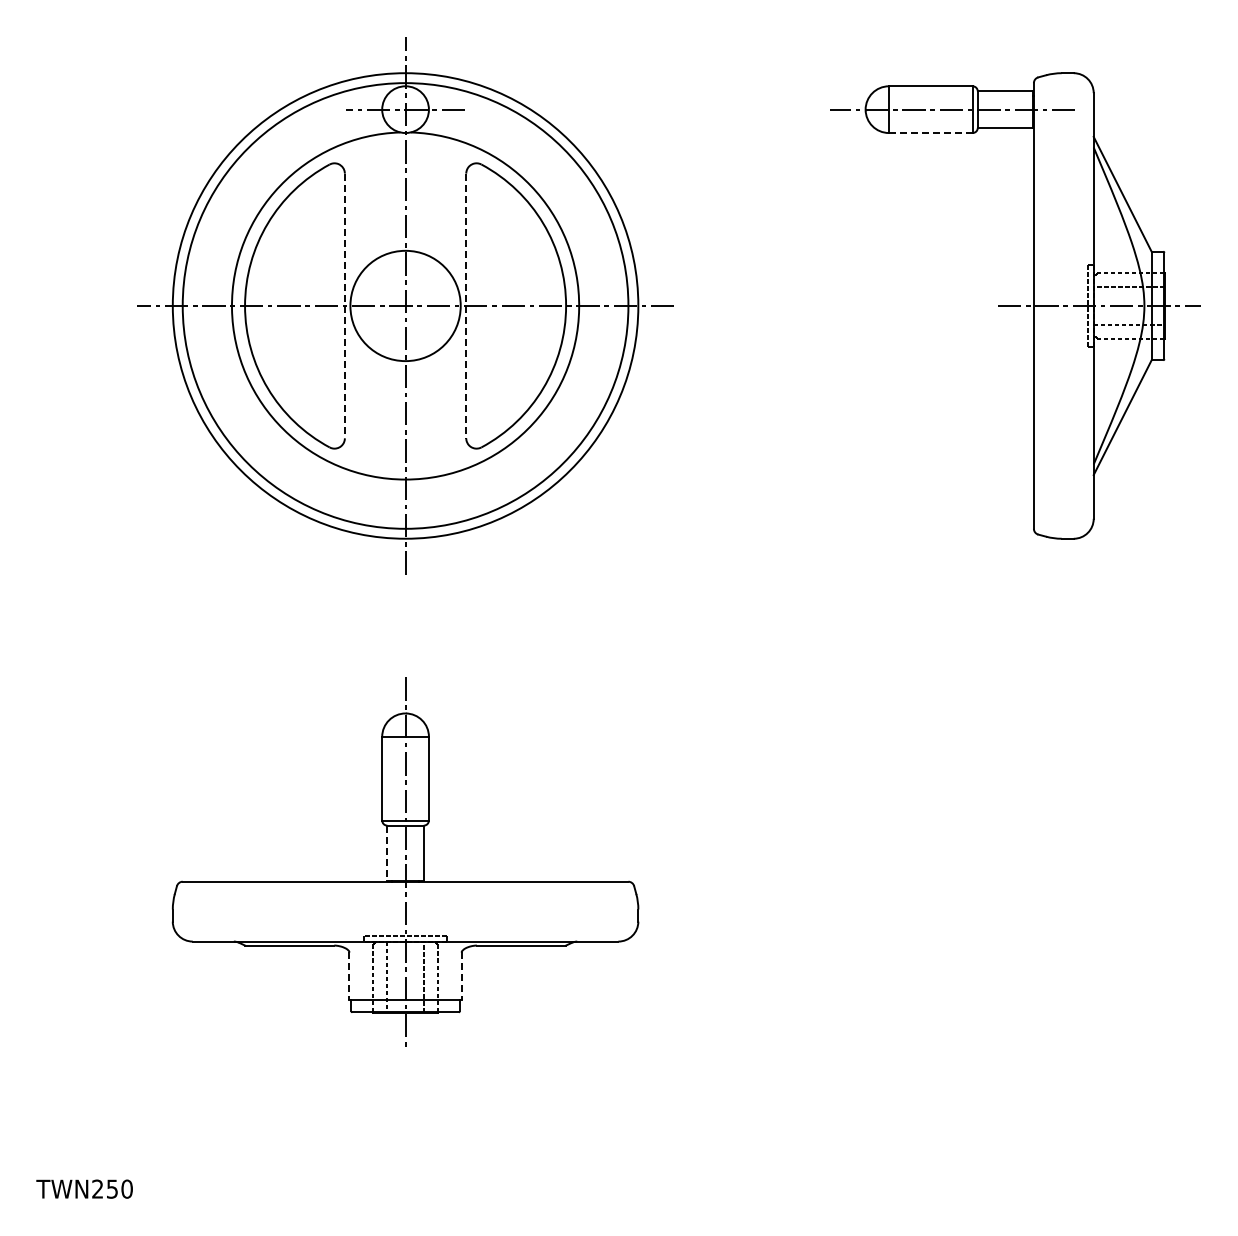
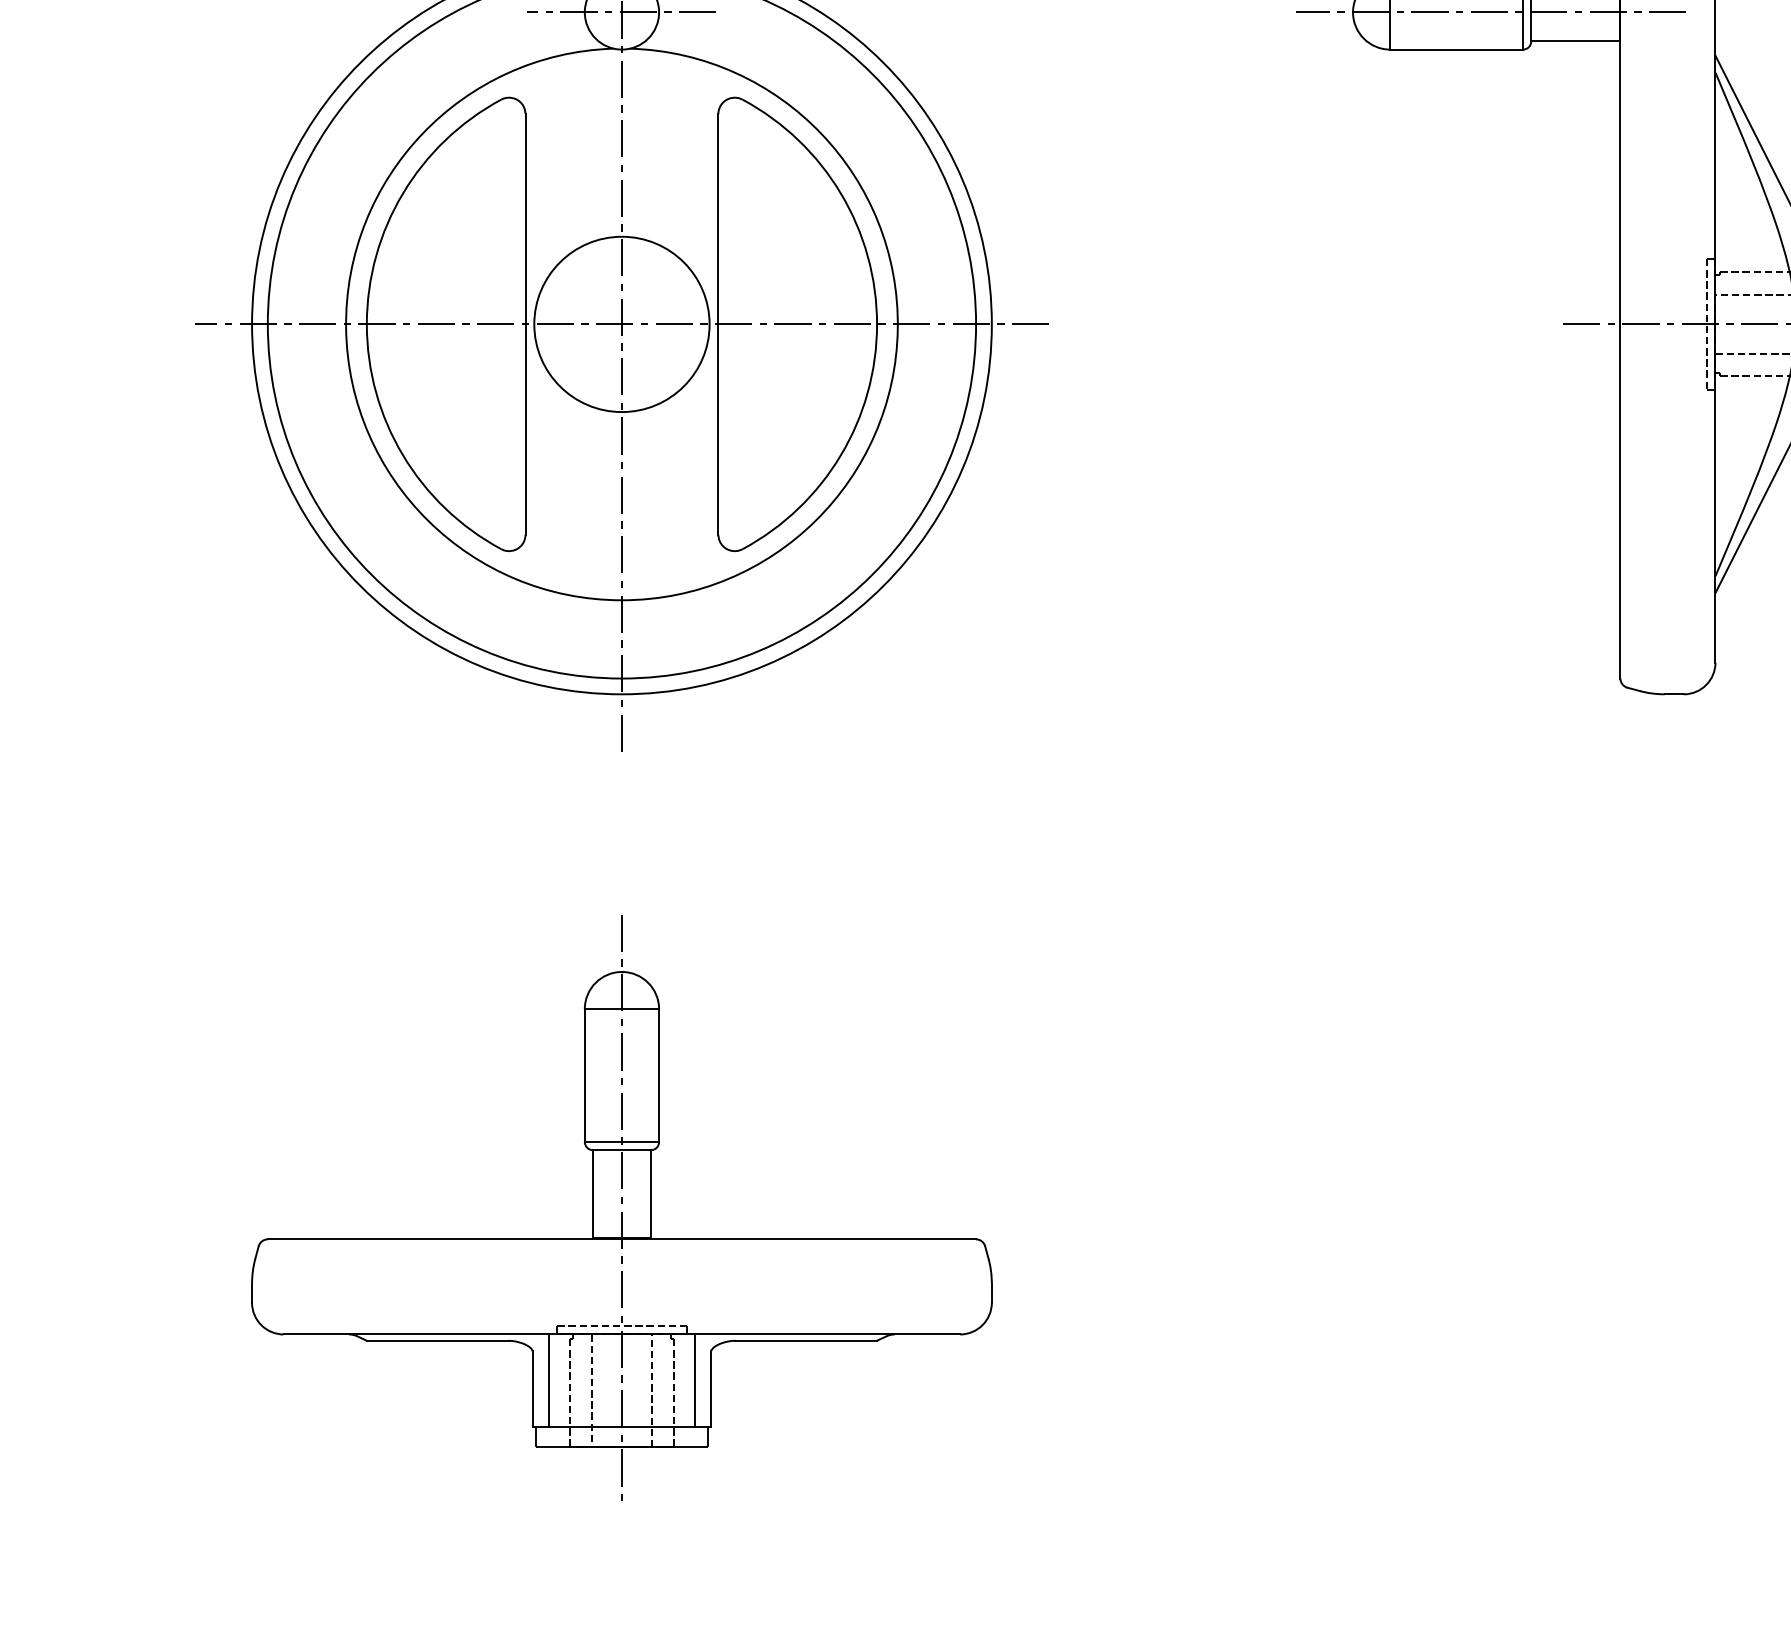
line: (930, 133) -> (1456, 50), dashed -> solid
line: (344, 306) -> (524, 325), dashed -> solid
line: (466, 306) -> (718, 325), dashed -> solid
line: (387, 853) -> (593, 1194), dashed -> solid
line: (359, 970) -> (548, 1380), added
line: (451, 970) -> (694, 1380), added
line: (349, 975) -> (532, 1388), dashed -> solid
line: (461, 975) -> (710, 1388), dashed -> solid

